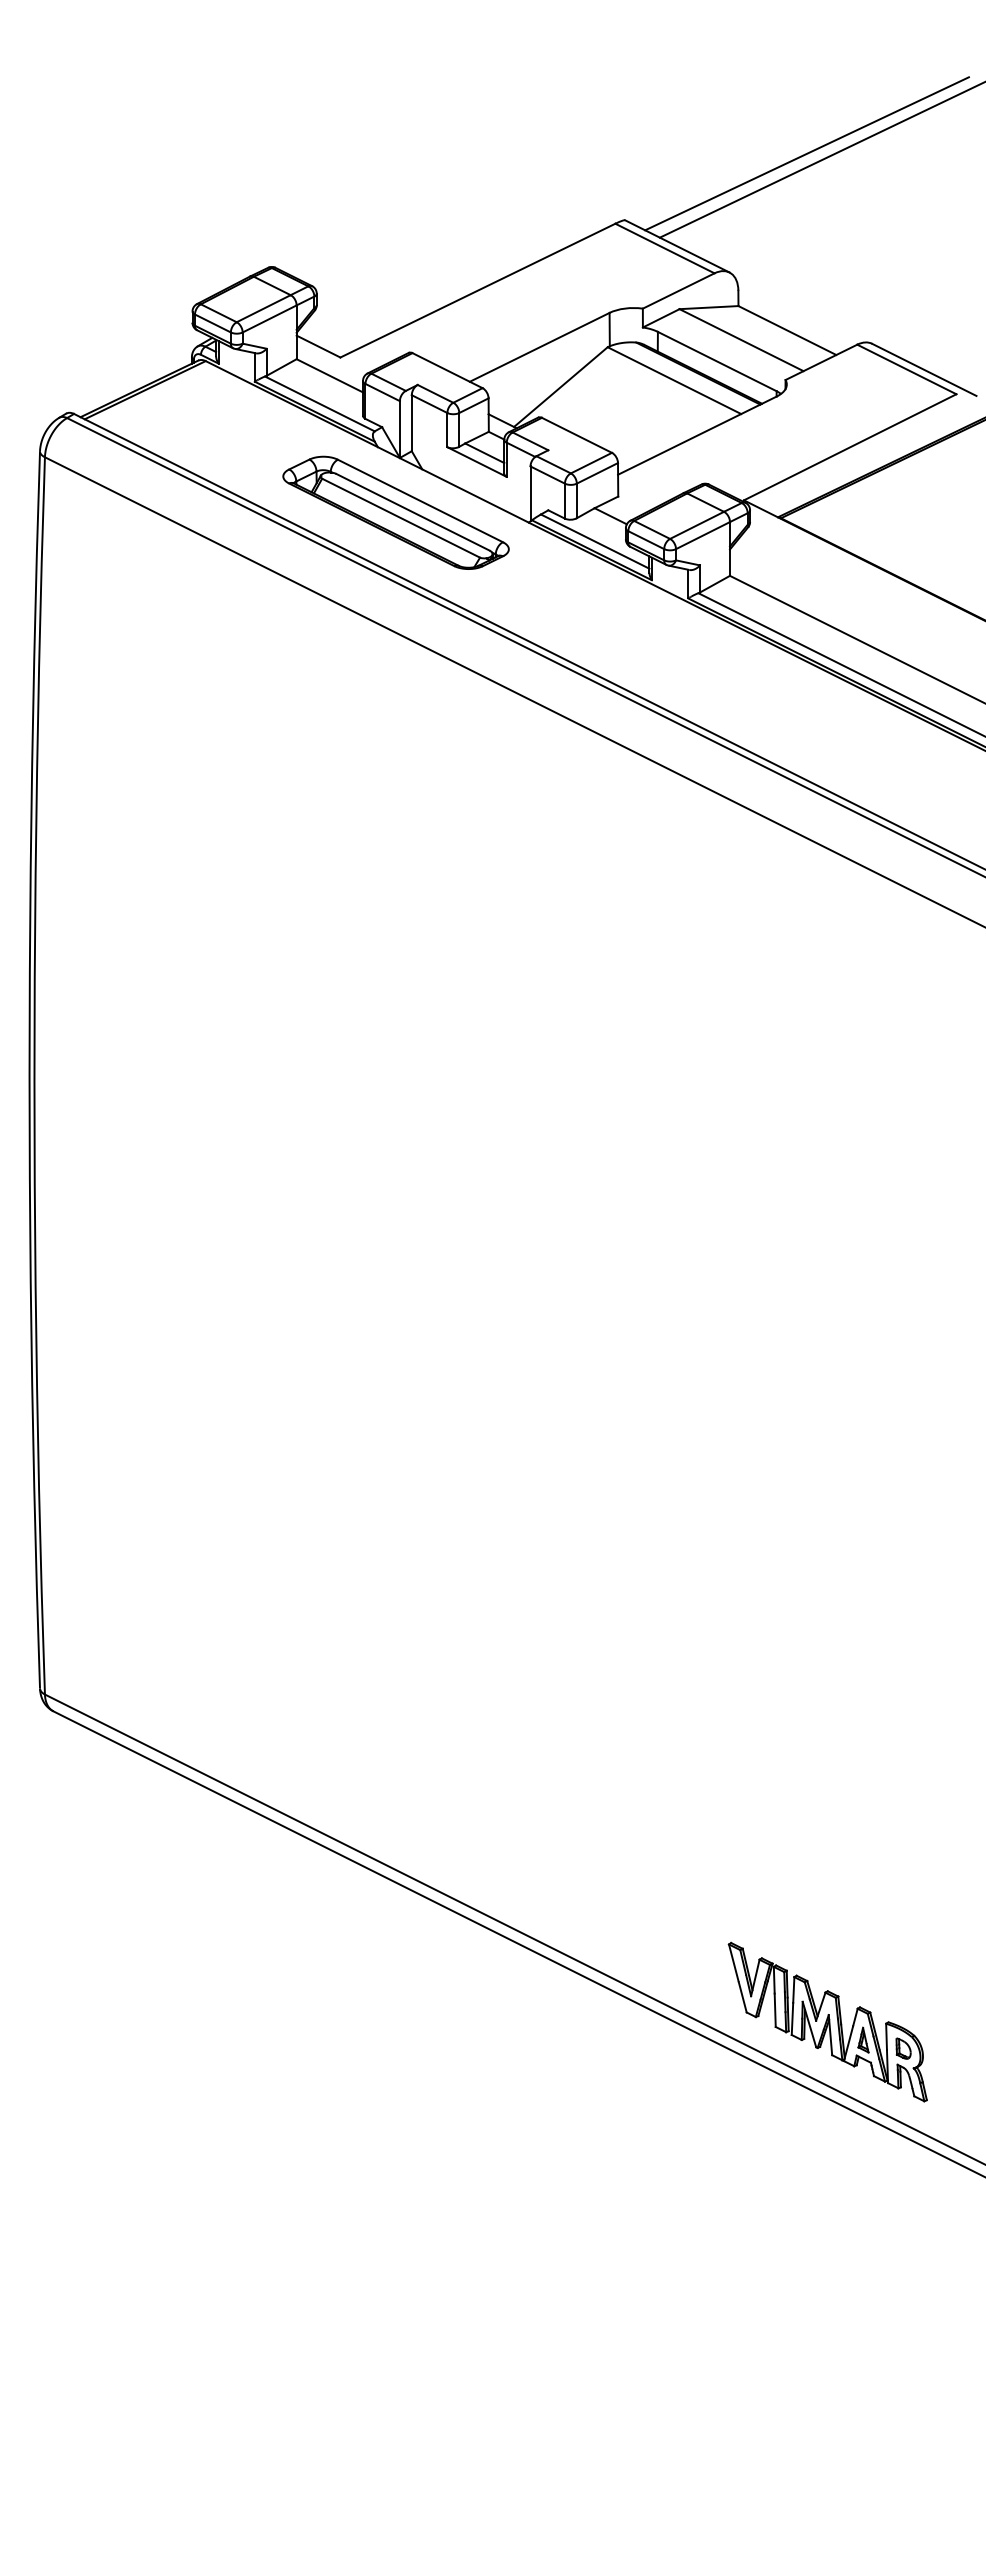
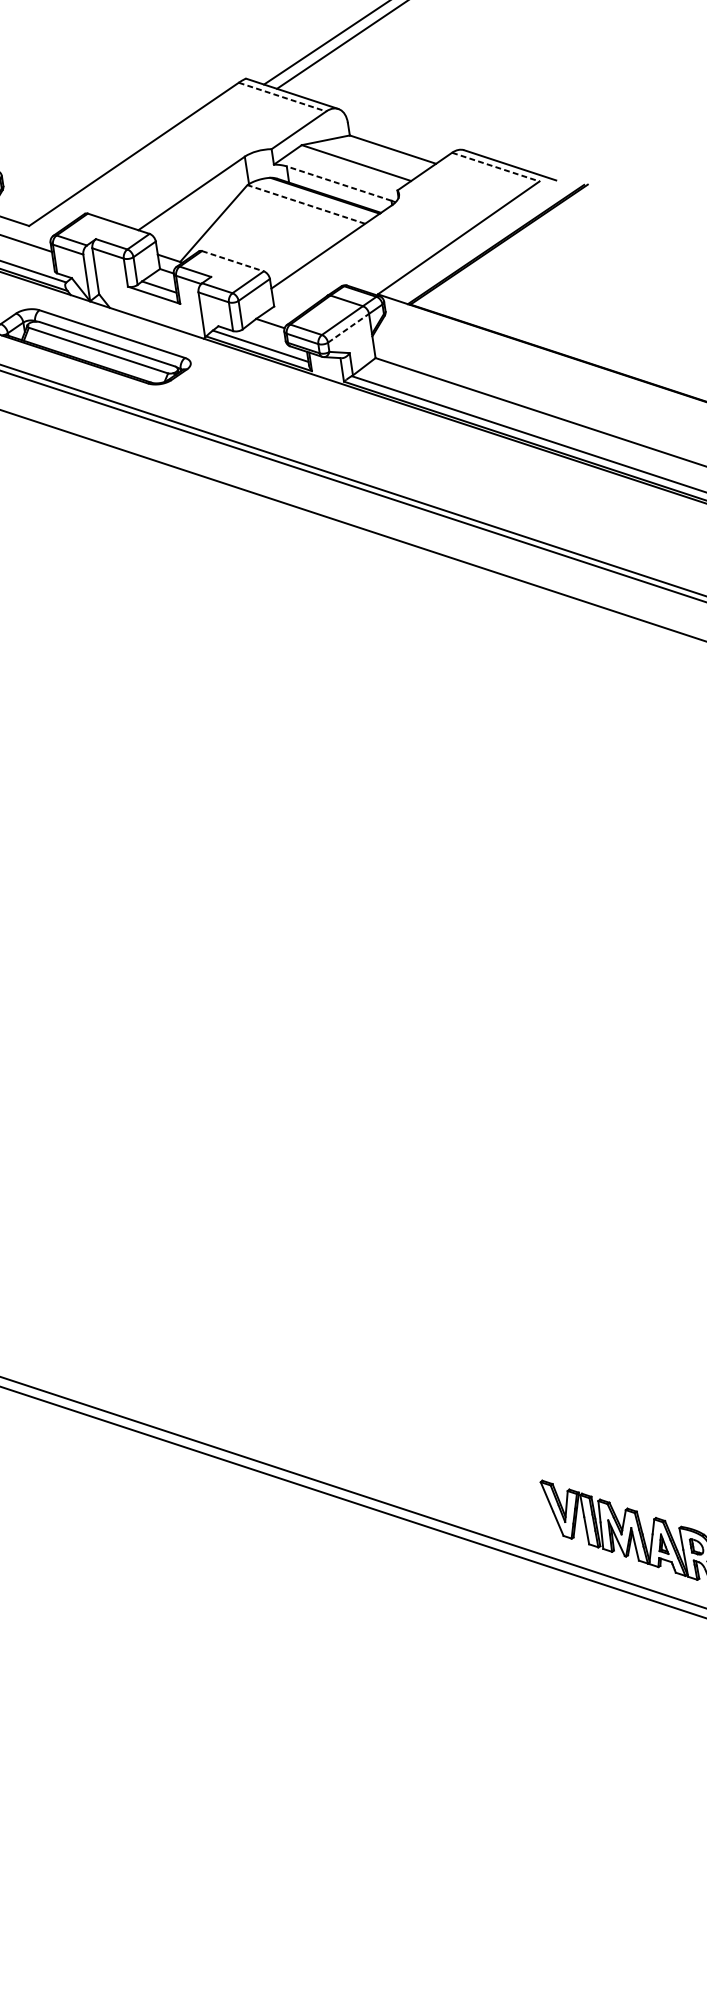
line: (665, 248) -> (282, 97), solid -> dashed
line: (716, 361) -> (338, 183), solid -> dashed
line: (907, 369) -> (496, 167), solid -> dashed
line: (674, 380) -> (306, 204), solid -> dashed
line: (577, 435) -> (233, 261), solid -> dashed
line: (703, 535) -> (348, 328), solid -> dashed

